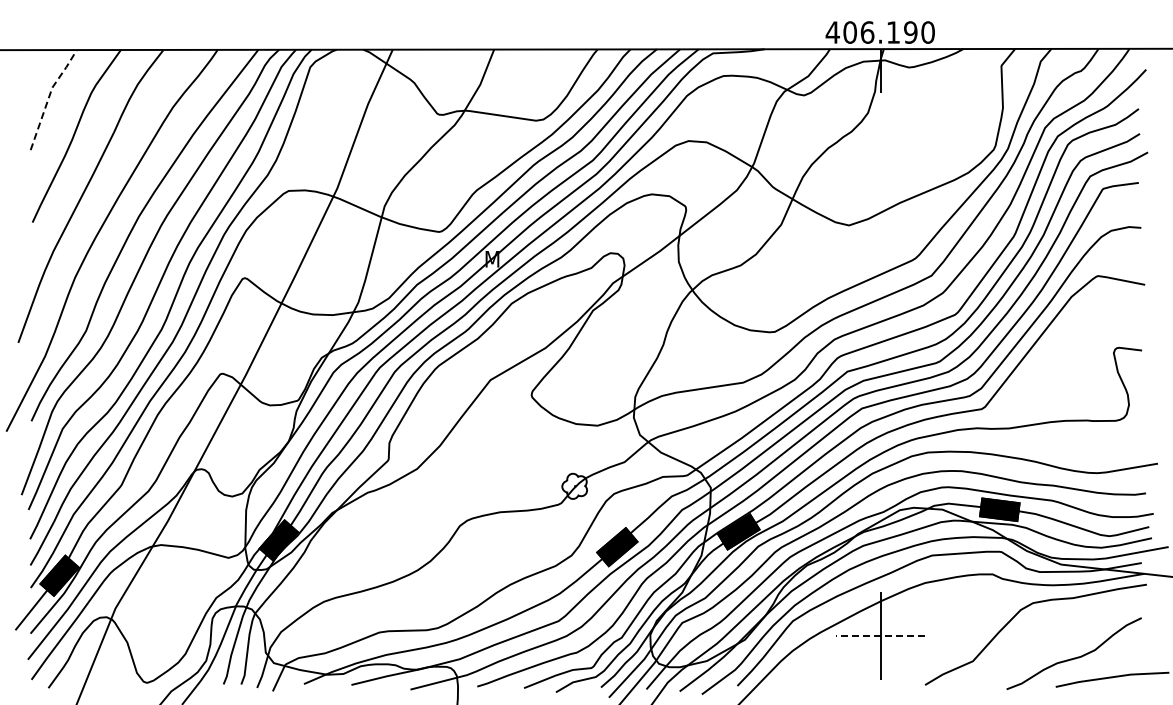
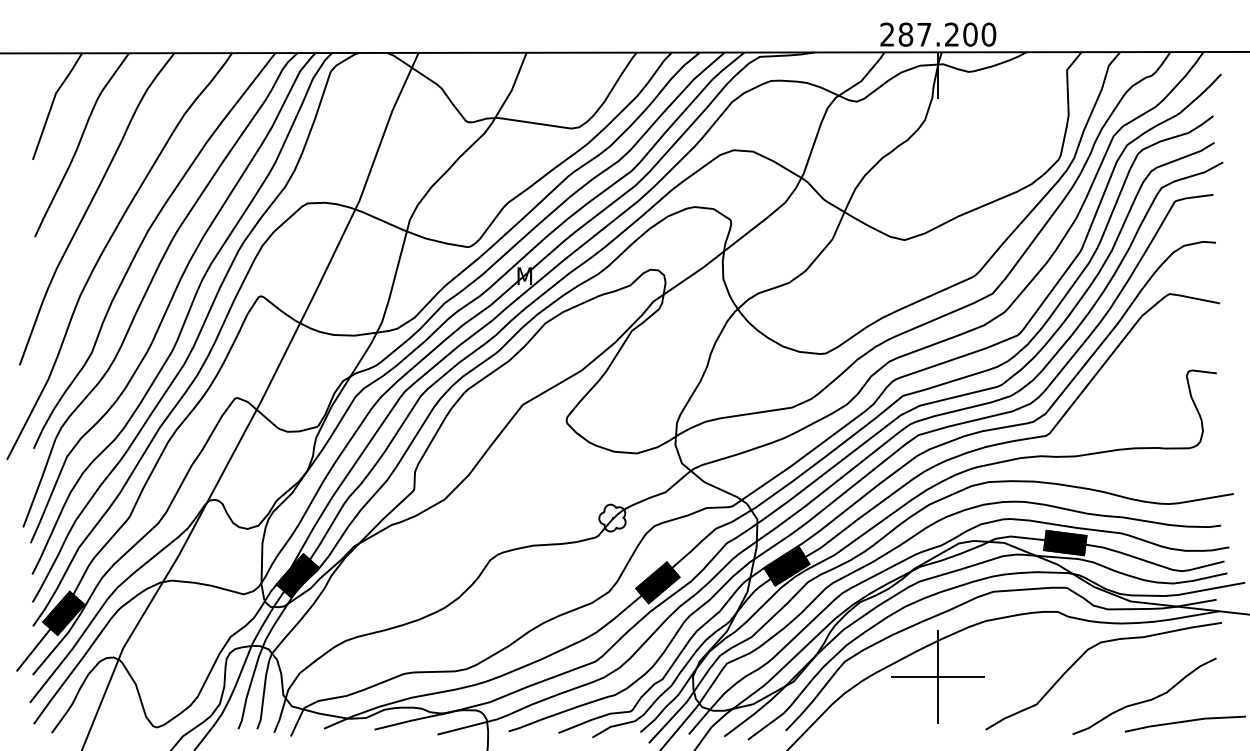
text: (871, 32) -> (928, 34), 406.190 -> 287.200
line: (49, 96) -> (52, 102), dashed -> solid
line: (880, 635) -> (938, 676), dashed -> solid

